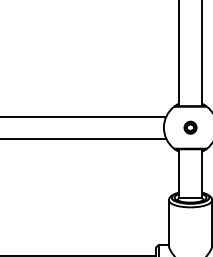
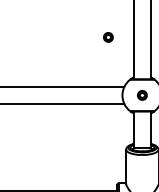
part: (145, 50) -> (108, 37), added

